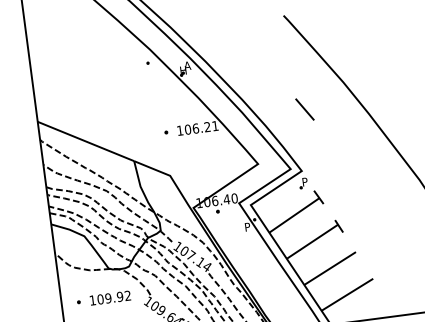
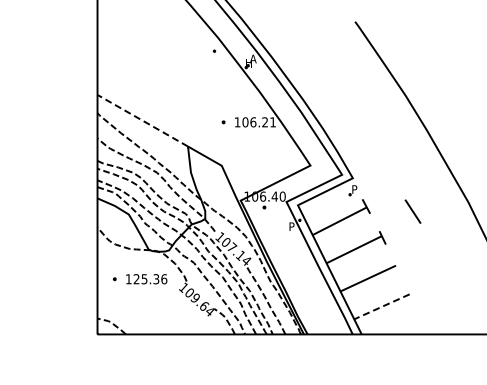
line: (304, 109) -> (412, 211), moved
line: (86, 141) -> (143, 120), solid -> dashed
line: (346, 294) -> (381, 306), solid -> dashed
text: (114, 297) -> (150, 279), 109.92 -> 125.36

